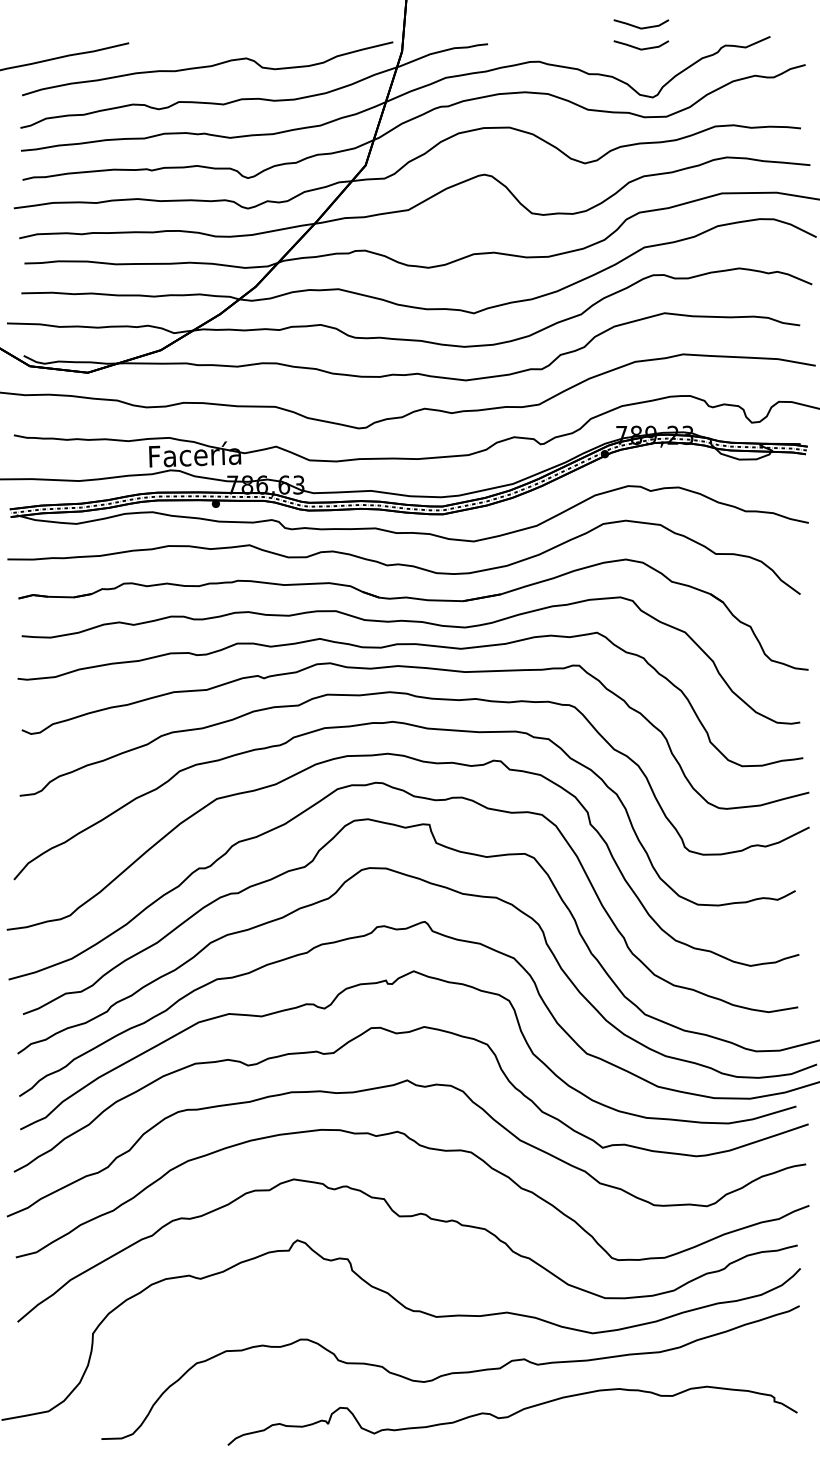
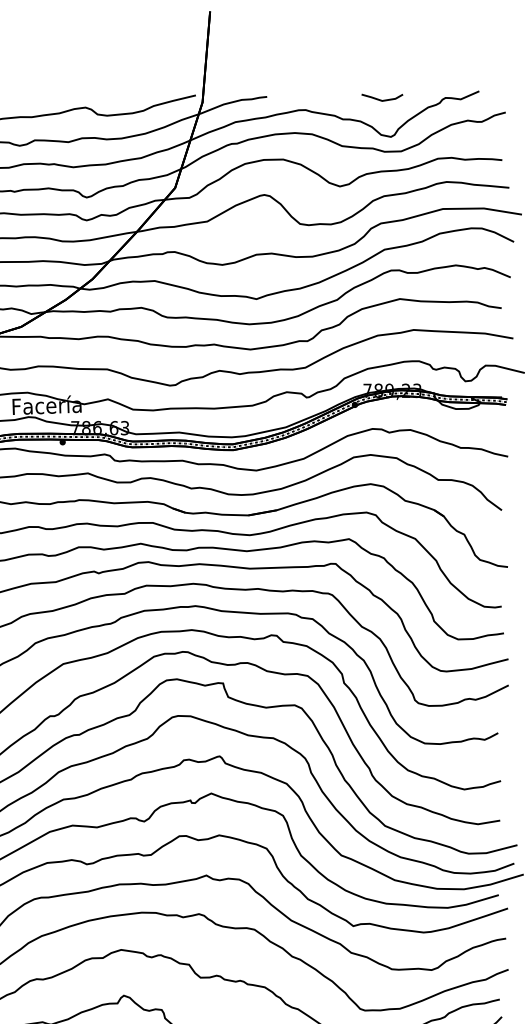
line: (641, 27) -> (382, 84), removed

